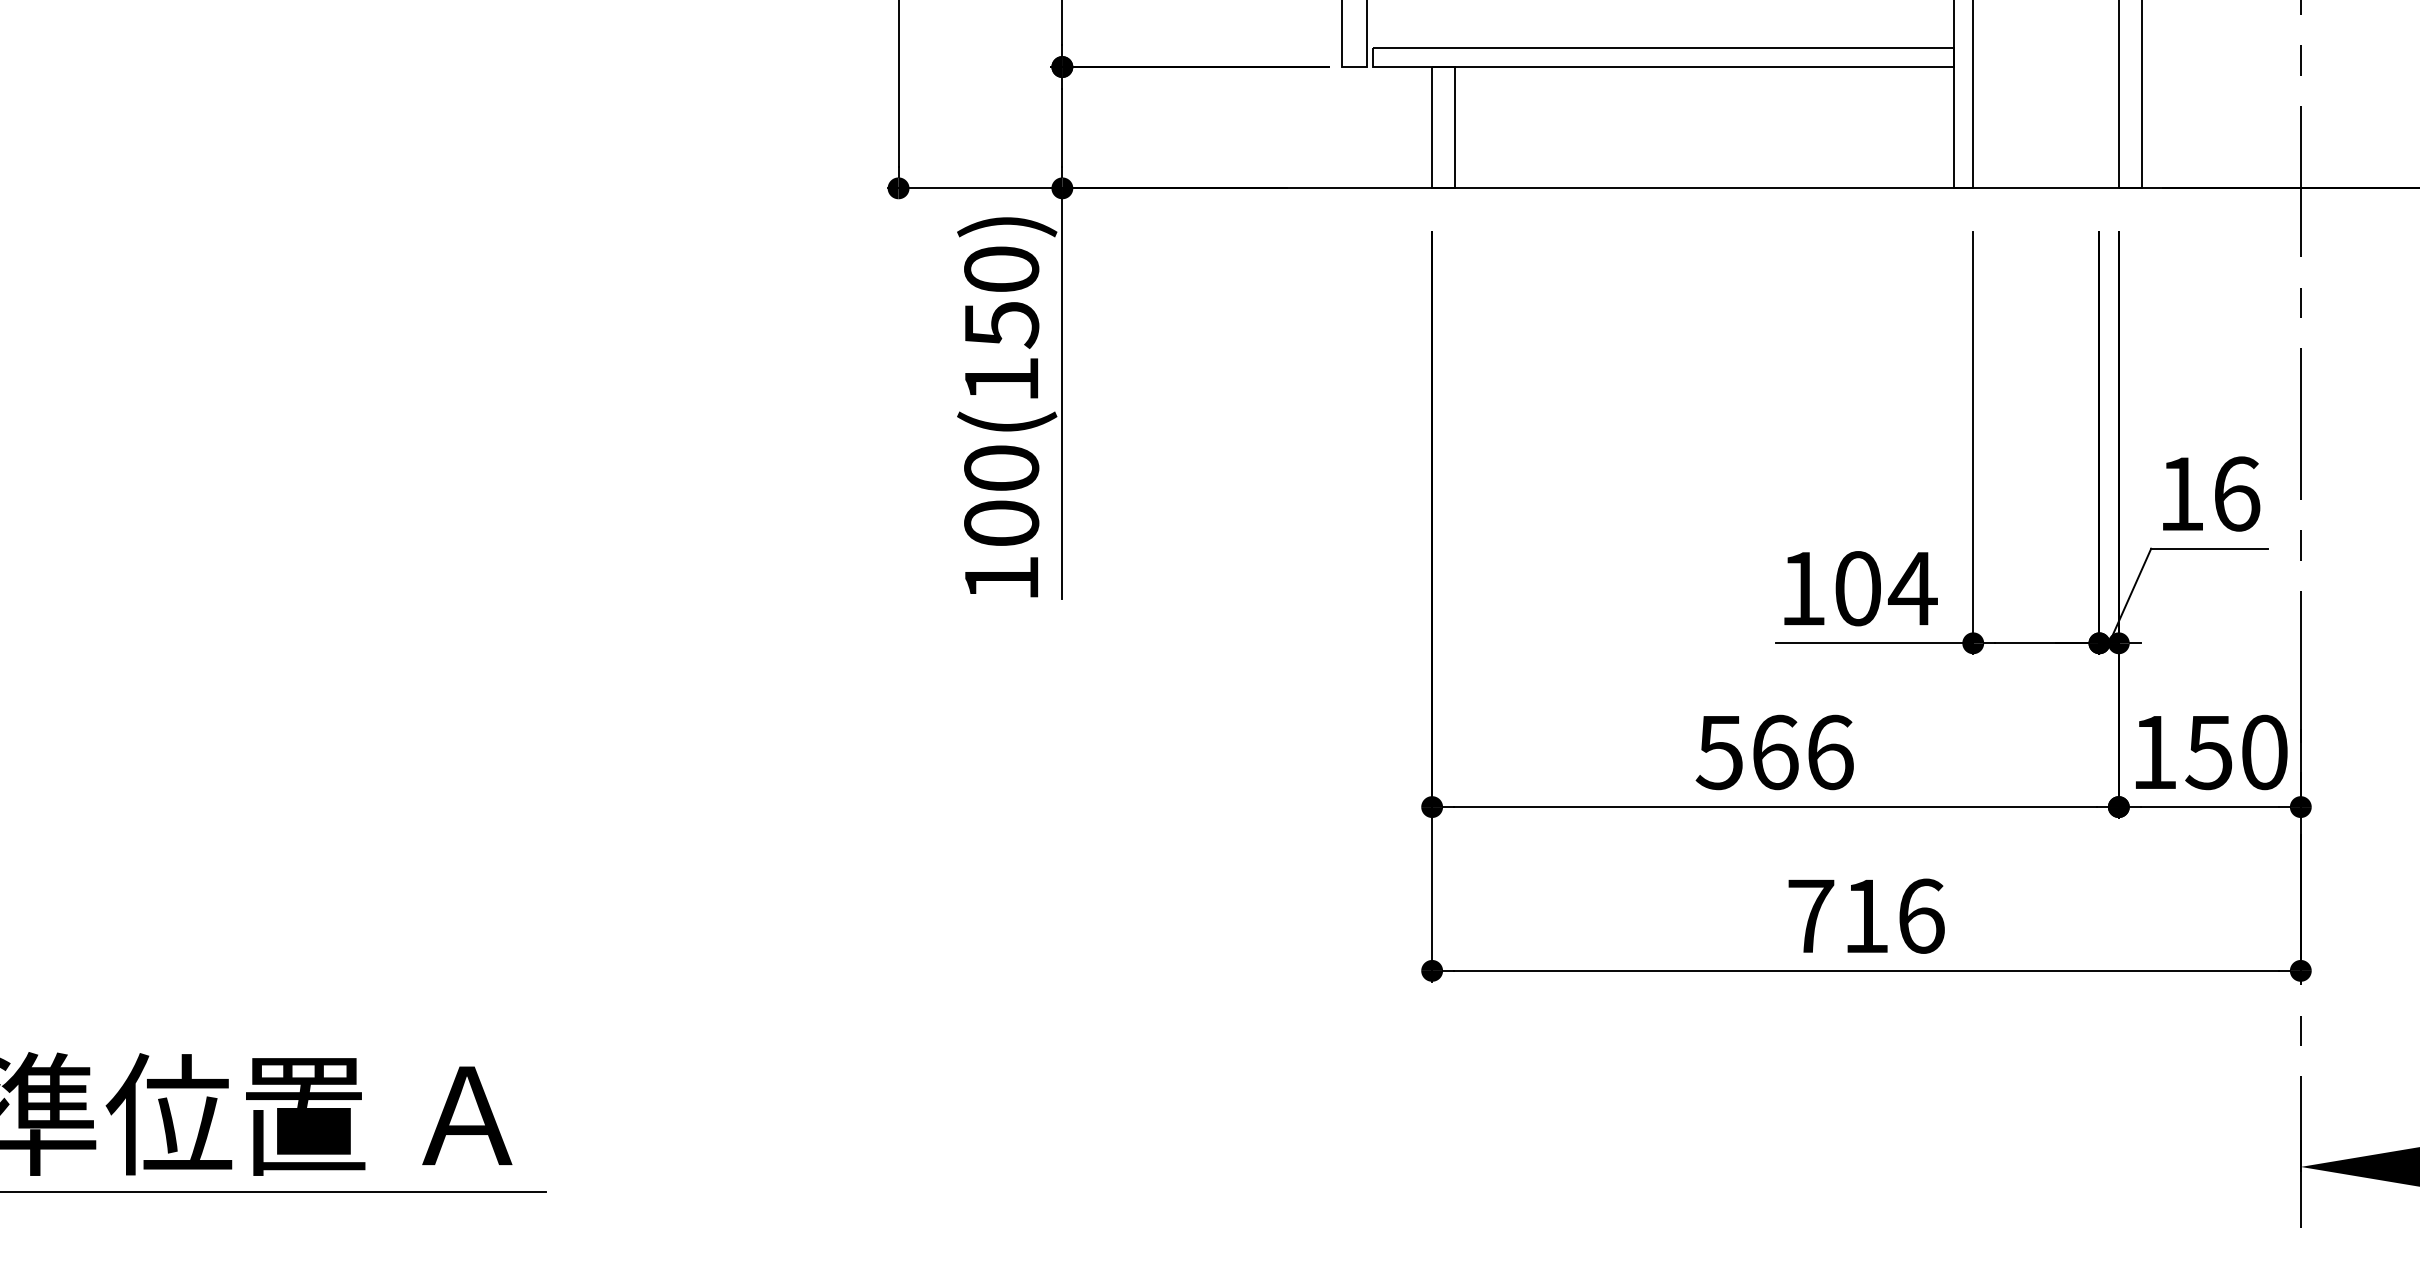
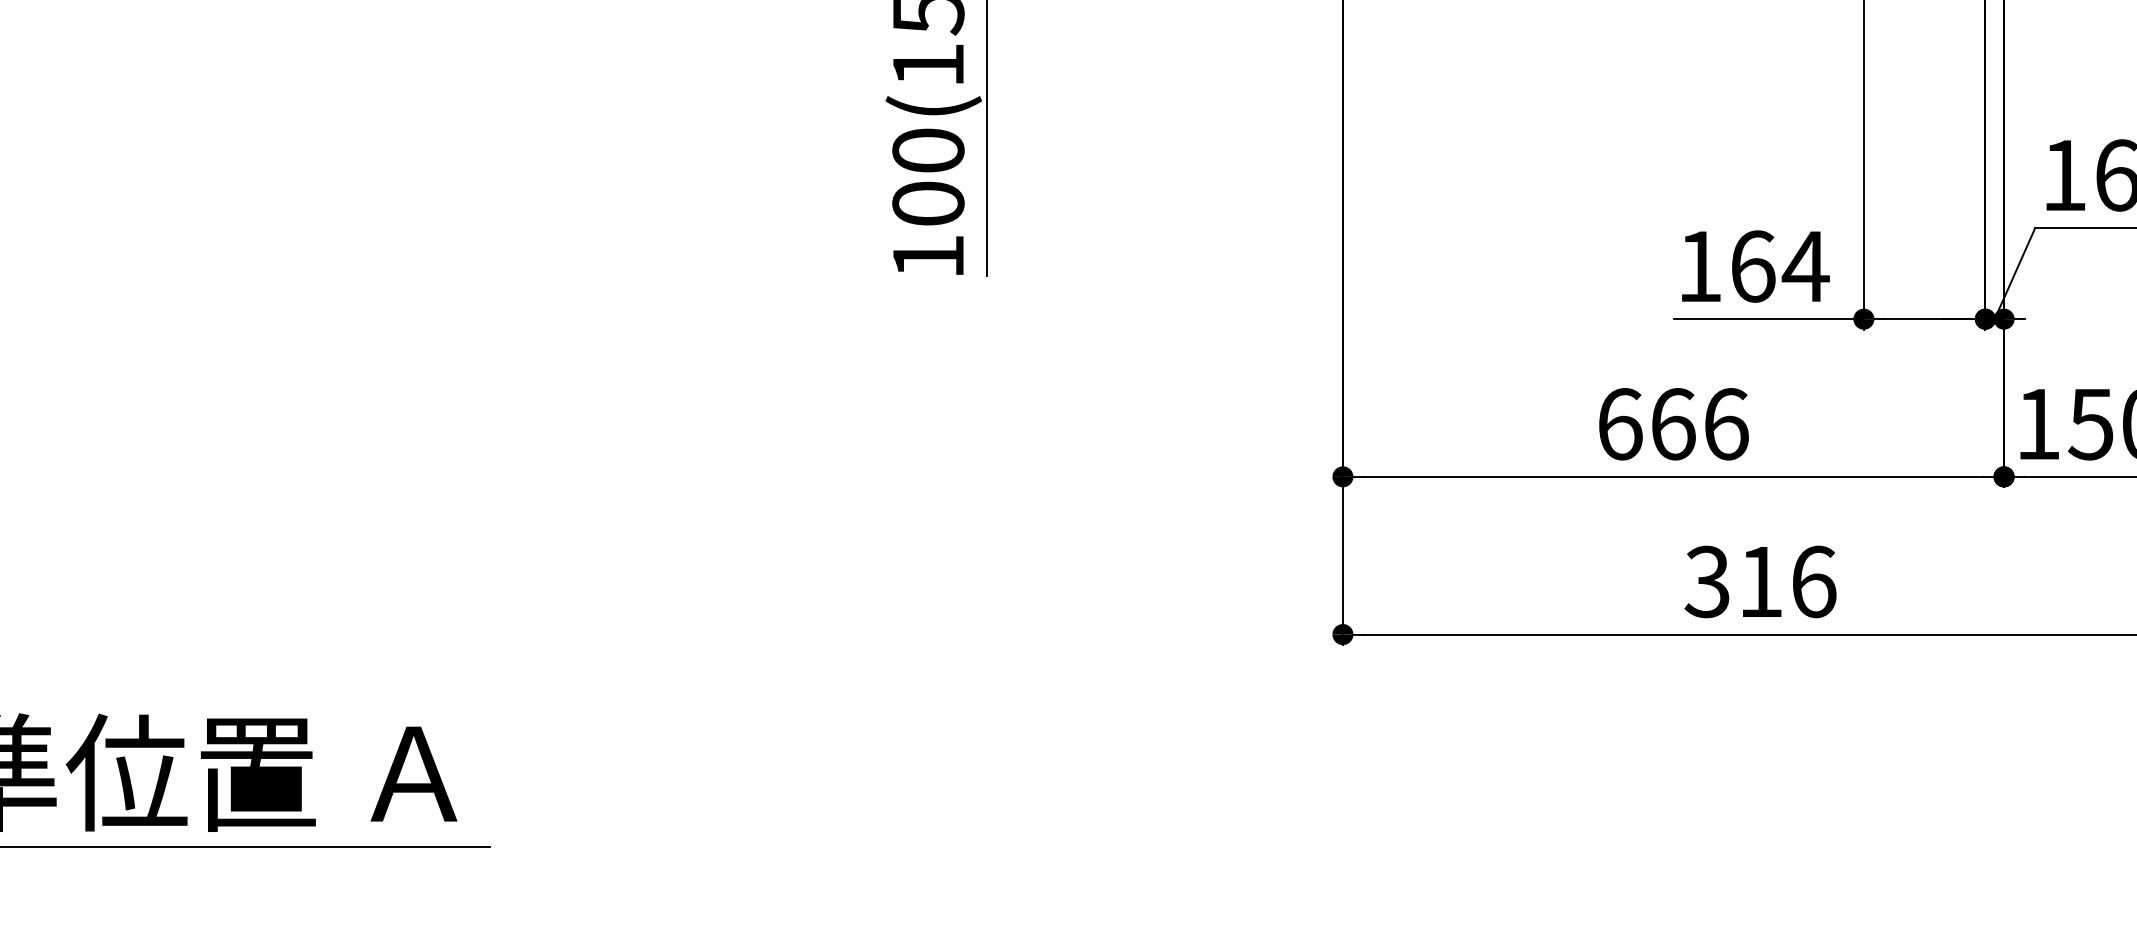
text: (1858, 588) -> (1753, 266), 104 -> 164
text: (1719, 752) -> (1619, 424), 566 -> 666
text: (1810, 915) -> (1707, 581), 716 -> 316

